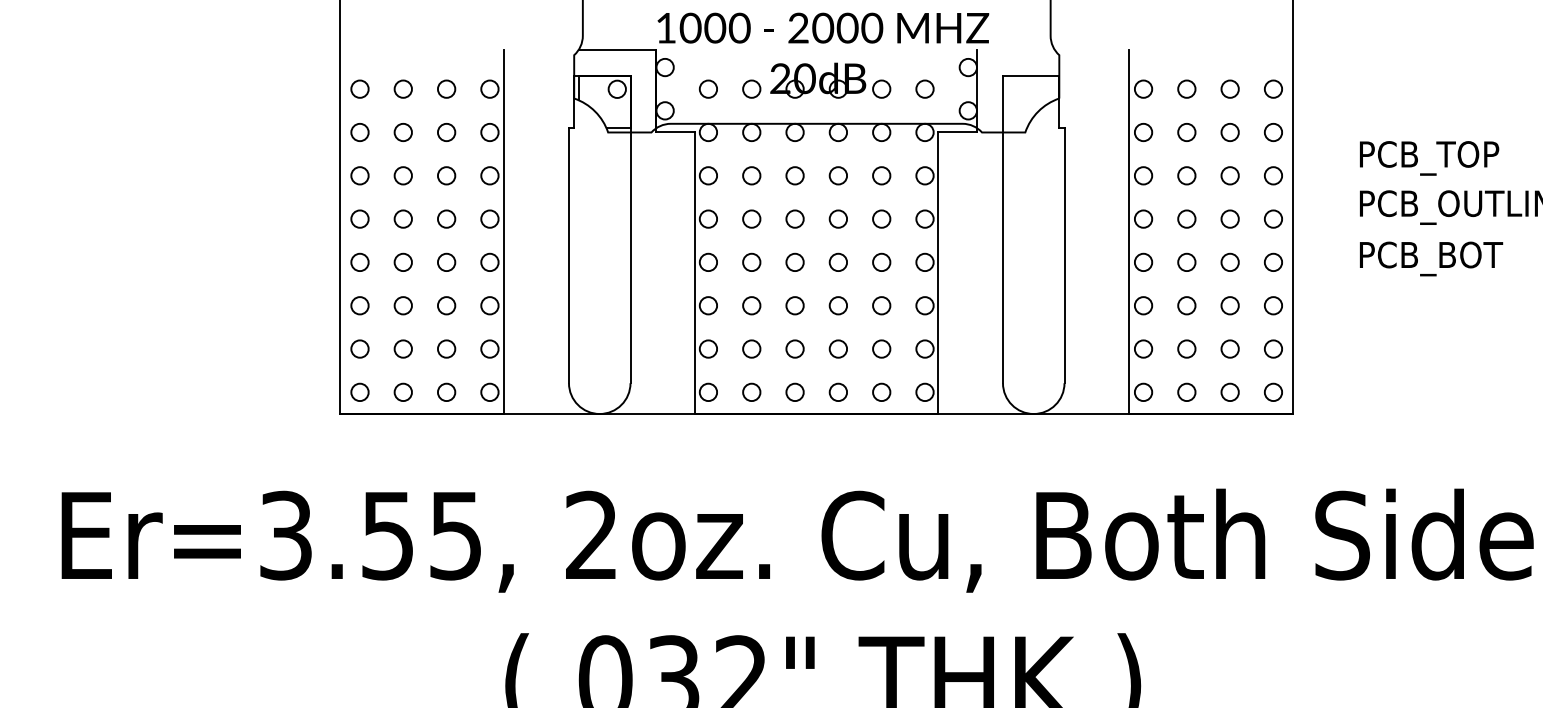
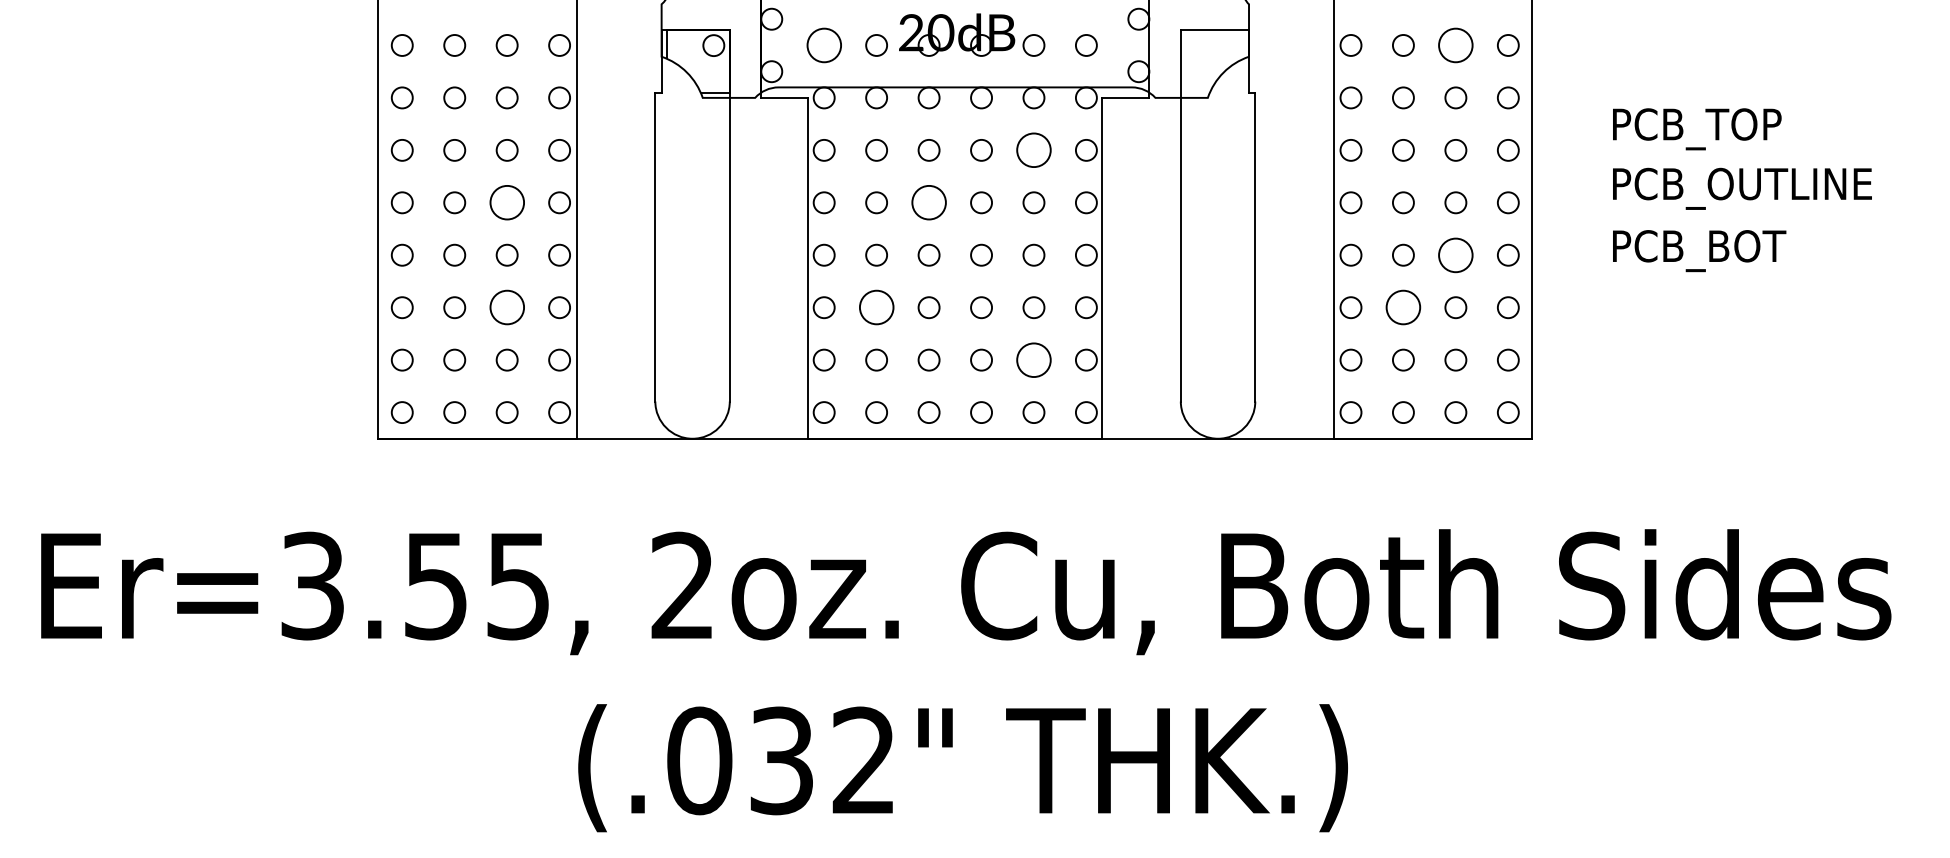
circle: (707, 89) -> (823, 45), size x1.6
circle: (1229, 89) -> (1455, 45), size x1.6
circle: (881, 175) -> (1033, 150), size x1.6
circle: (446, 218) -> (506, 202), size x1.6
circle: (794, 218) -> (928, 202), size x1.6
circle: (1229, 261) -> (1455, 254), size x1.6
circle: (446, 305) -> (506, 307), size x1.6
circle: (751, 305) -> (876, 307), size x1.6
circle: (1186, 305) -> (1403, 307), size x1.6
circle: (881, 348) -> (1033, 359), size x1.6

